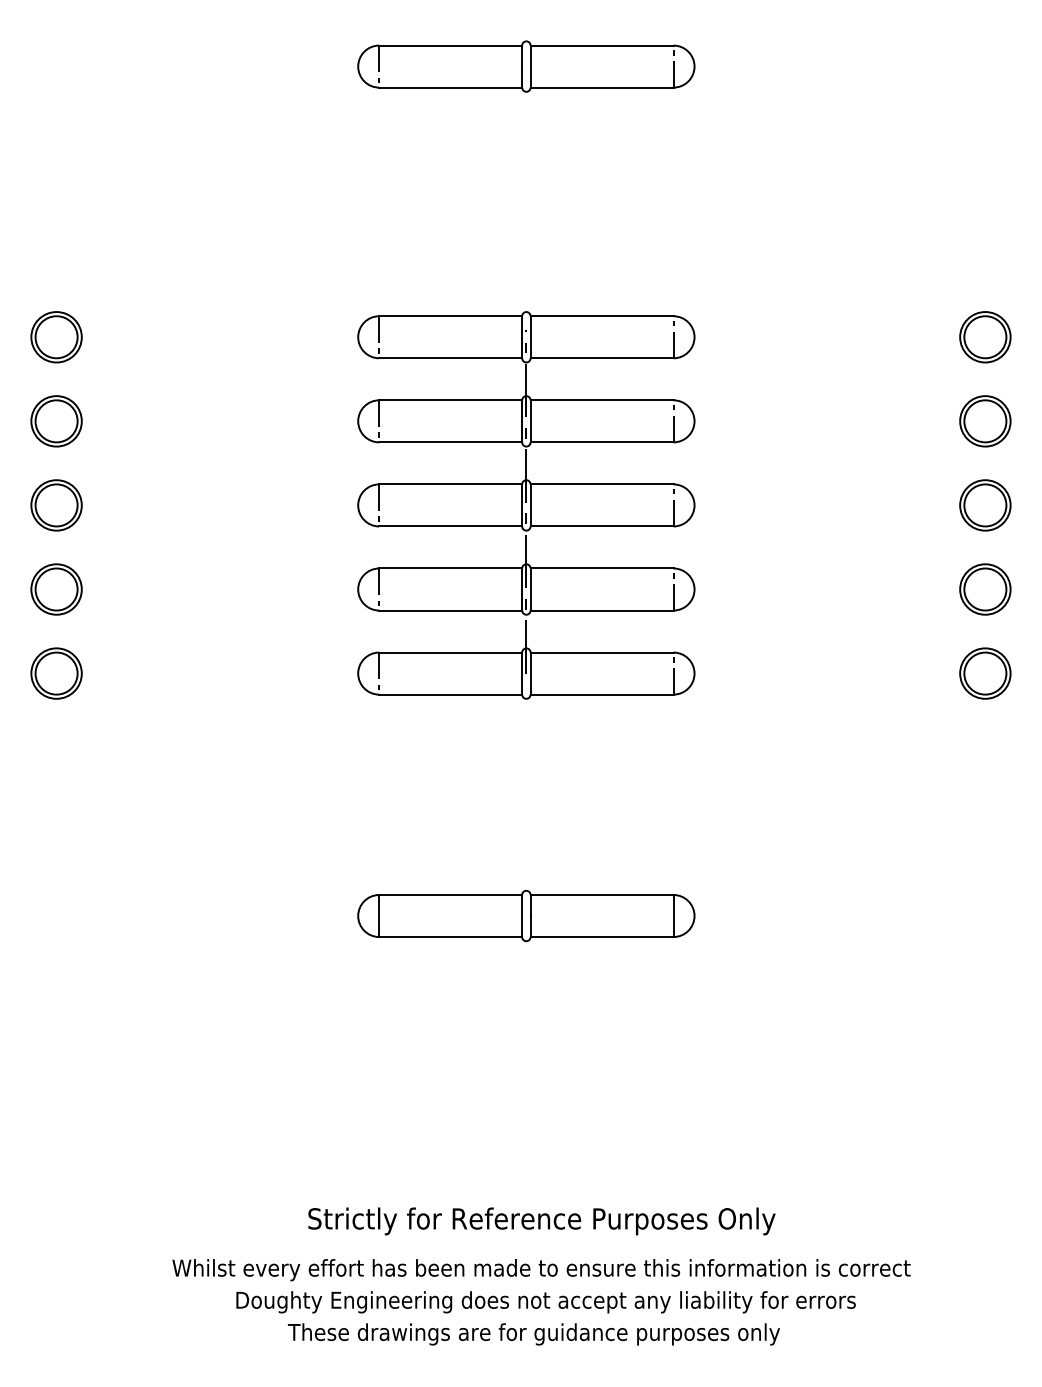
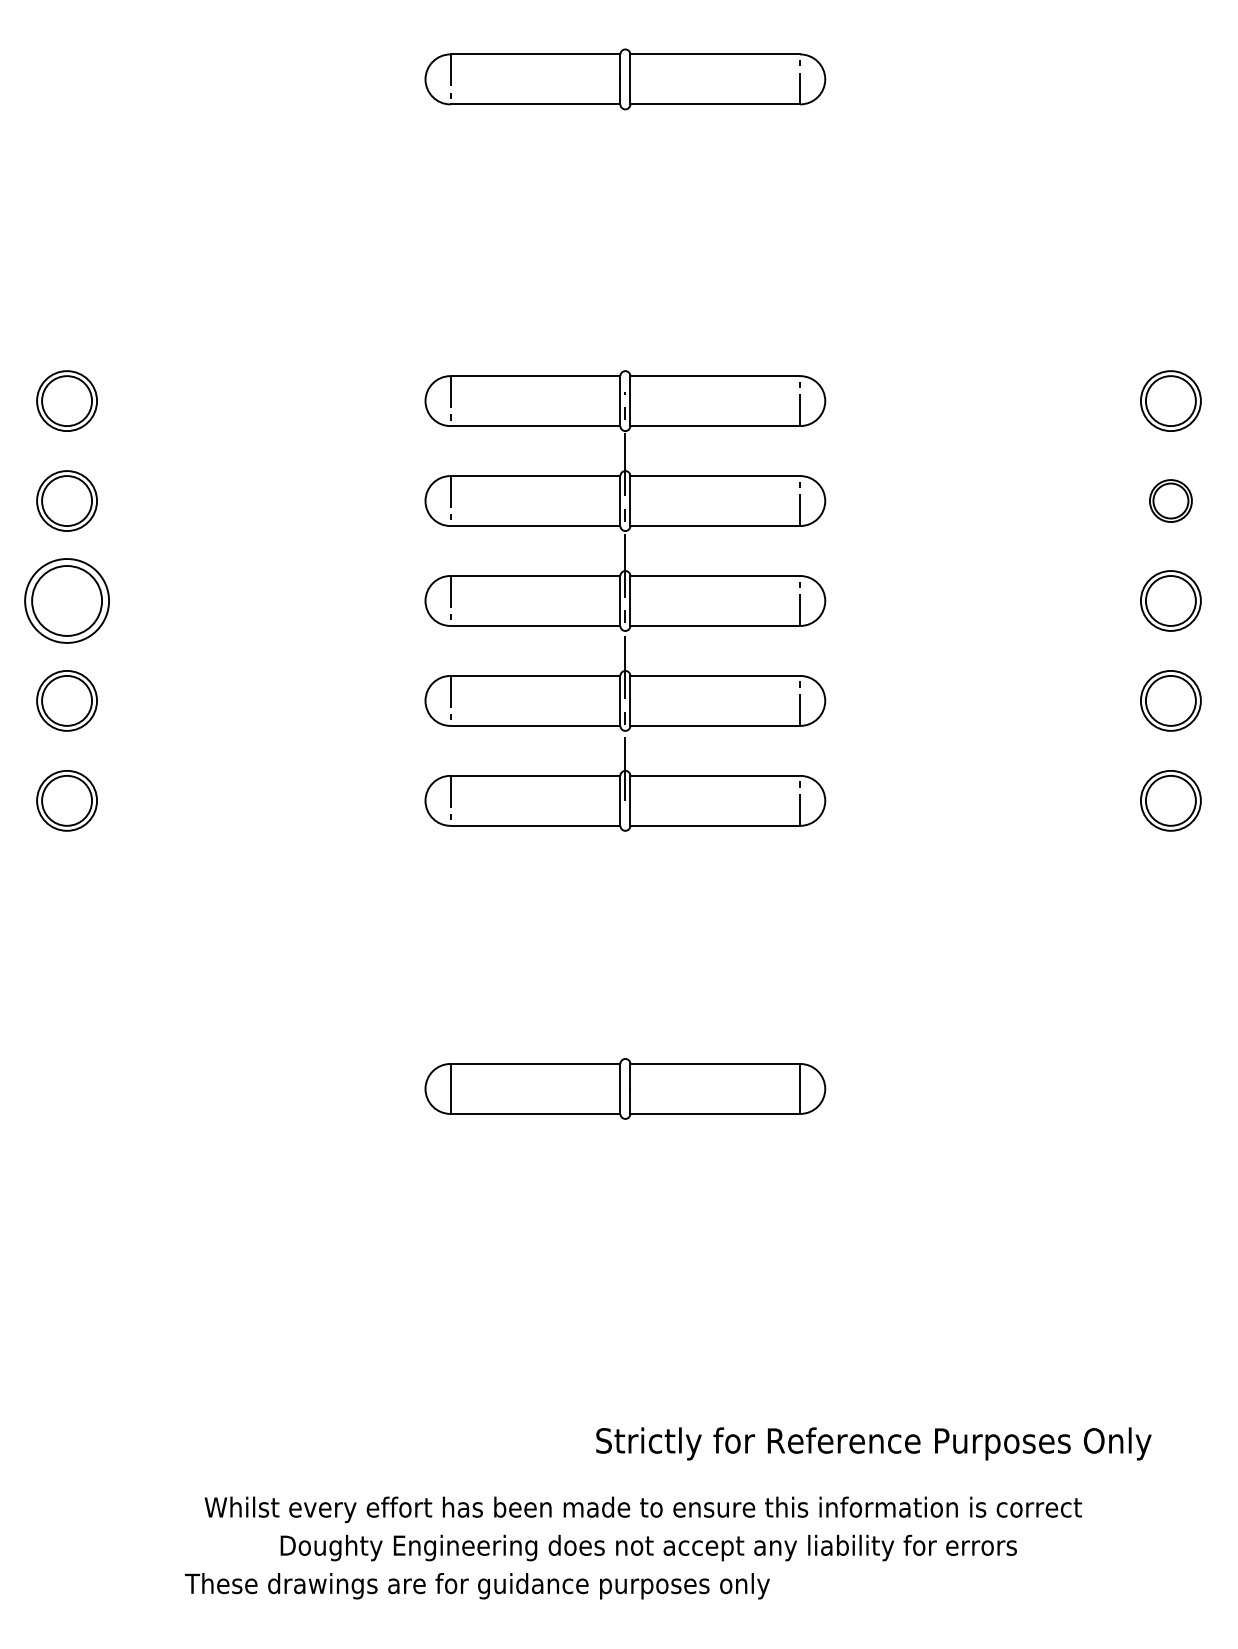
part: (985, 420) -> (1170, 500), size x0.7
part: (56, 505) -> (66, 600), size x1.4
text: (541, 1221) -> (873, 1443), moved
text: (534, 1334) -> (477, 1586), moved

